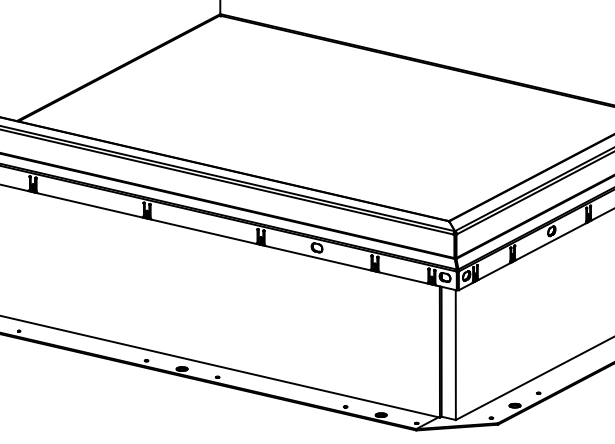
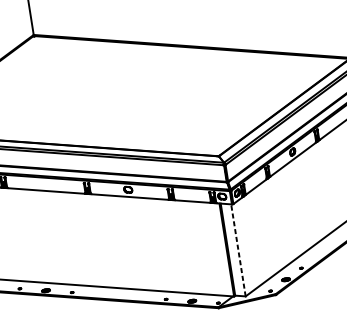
line: (455, 355) -> (238, 250), solid -> dashed

